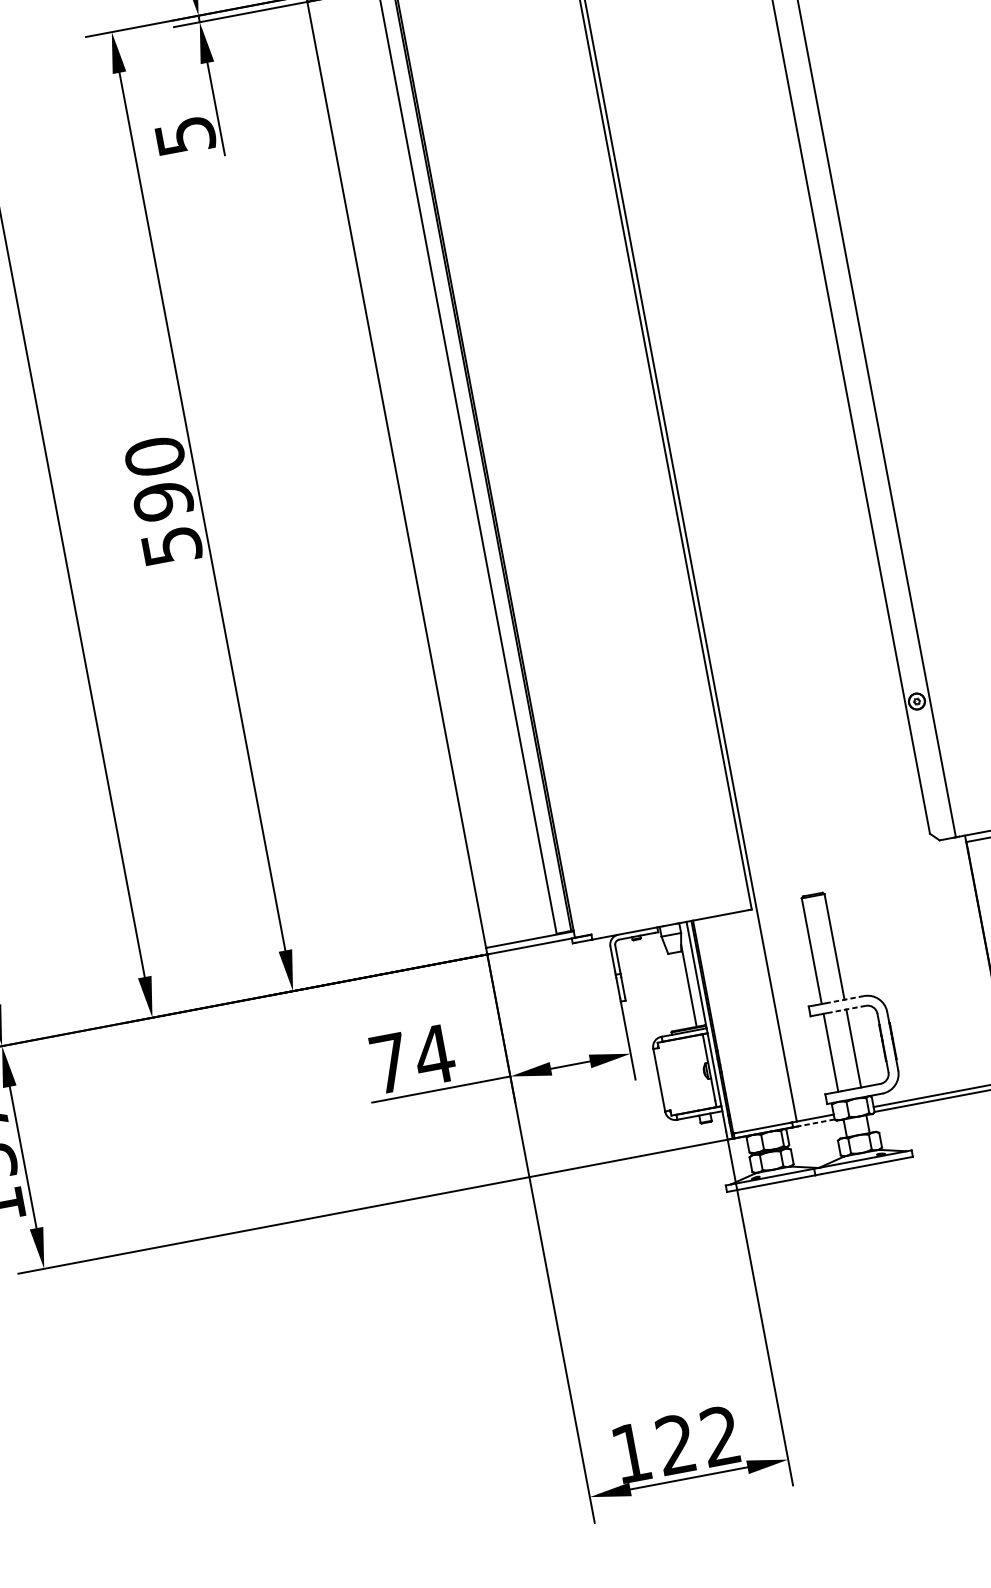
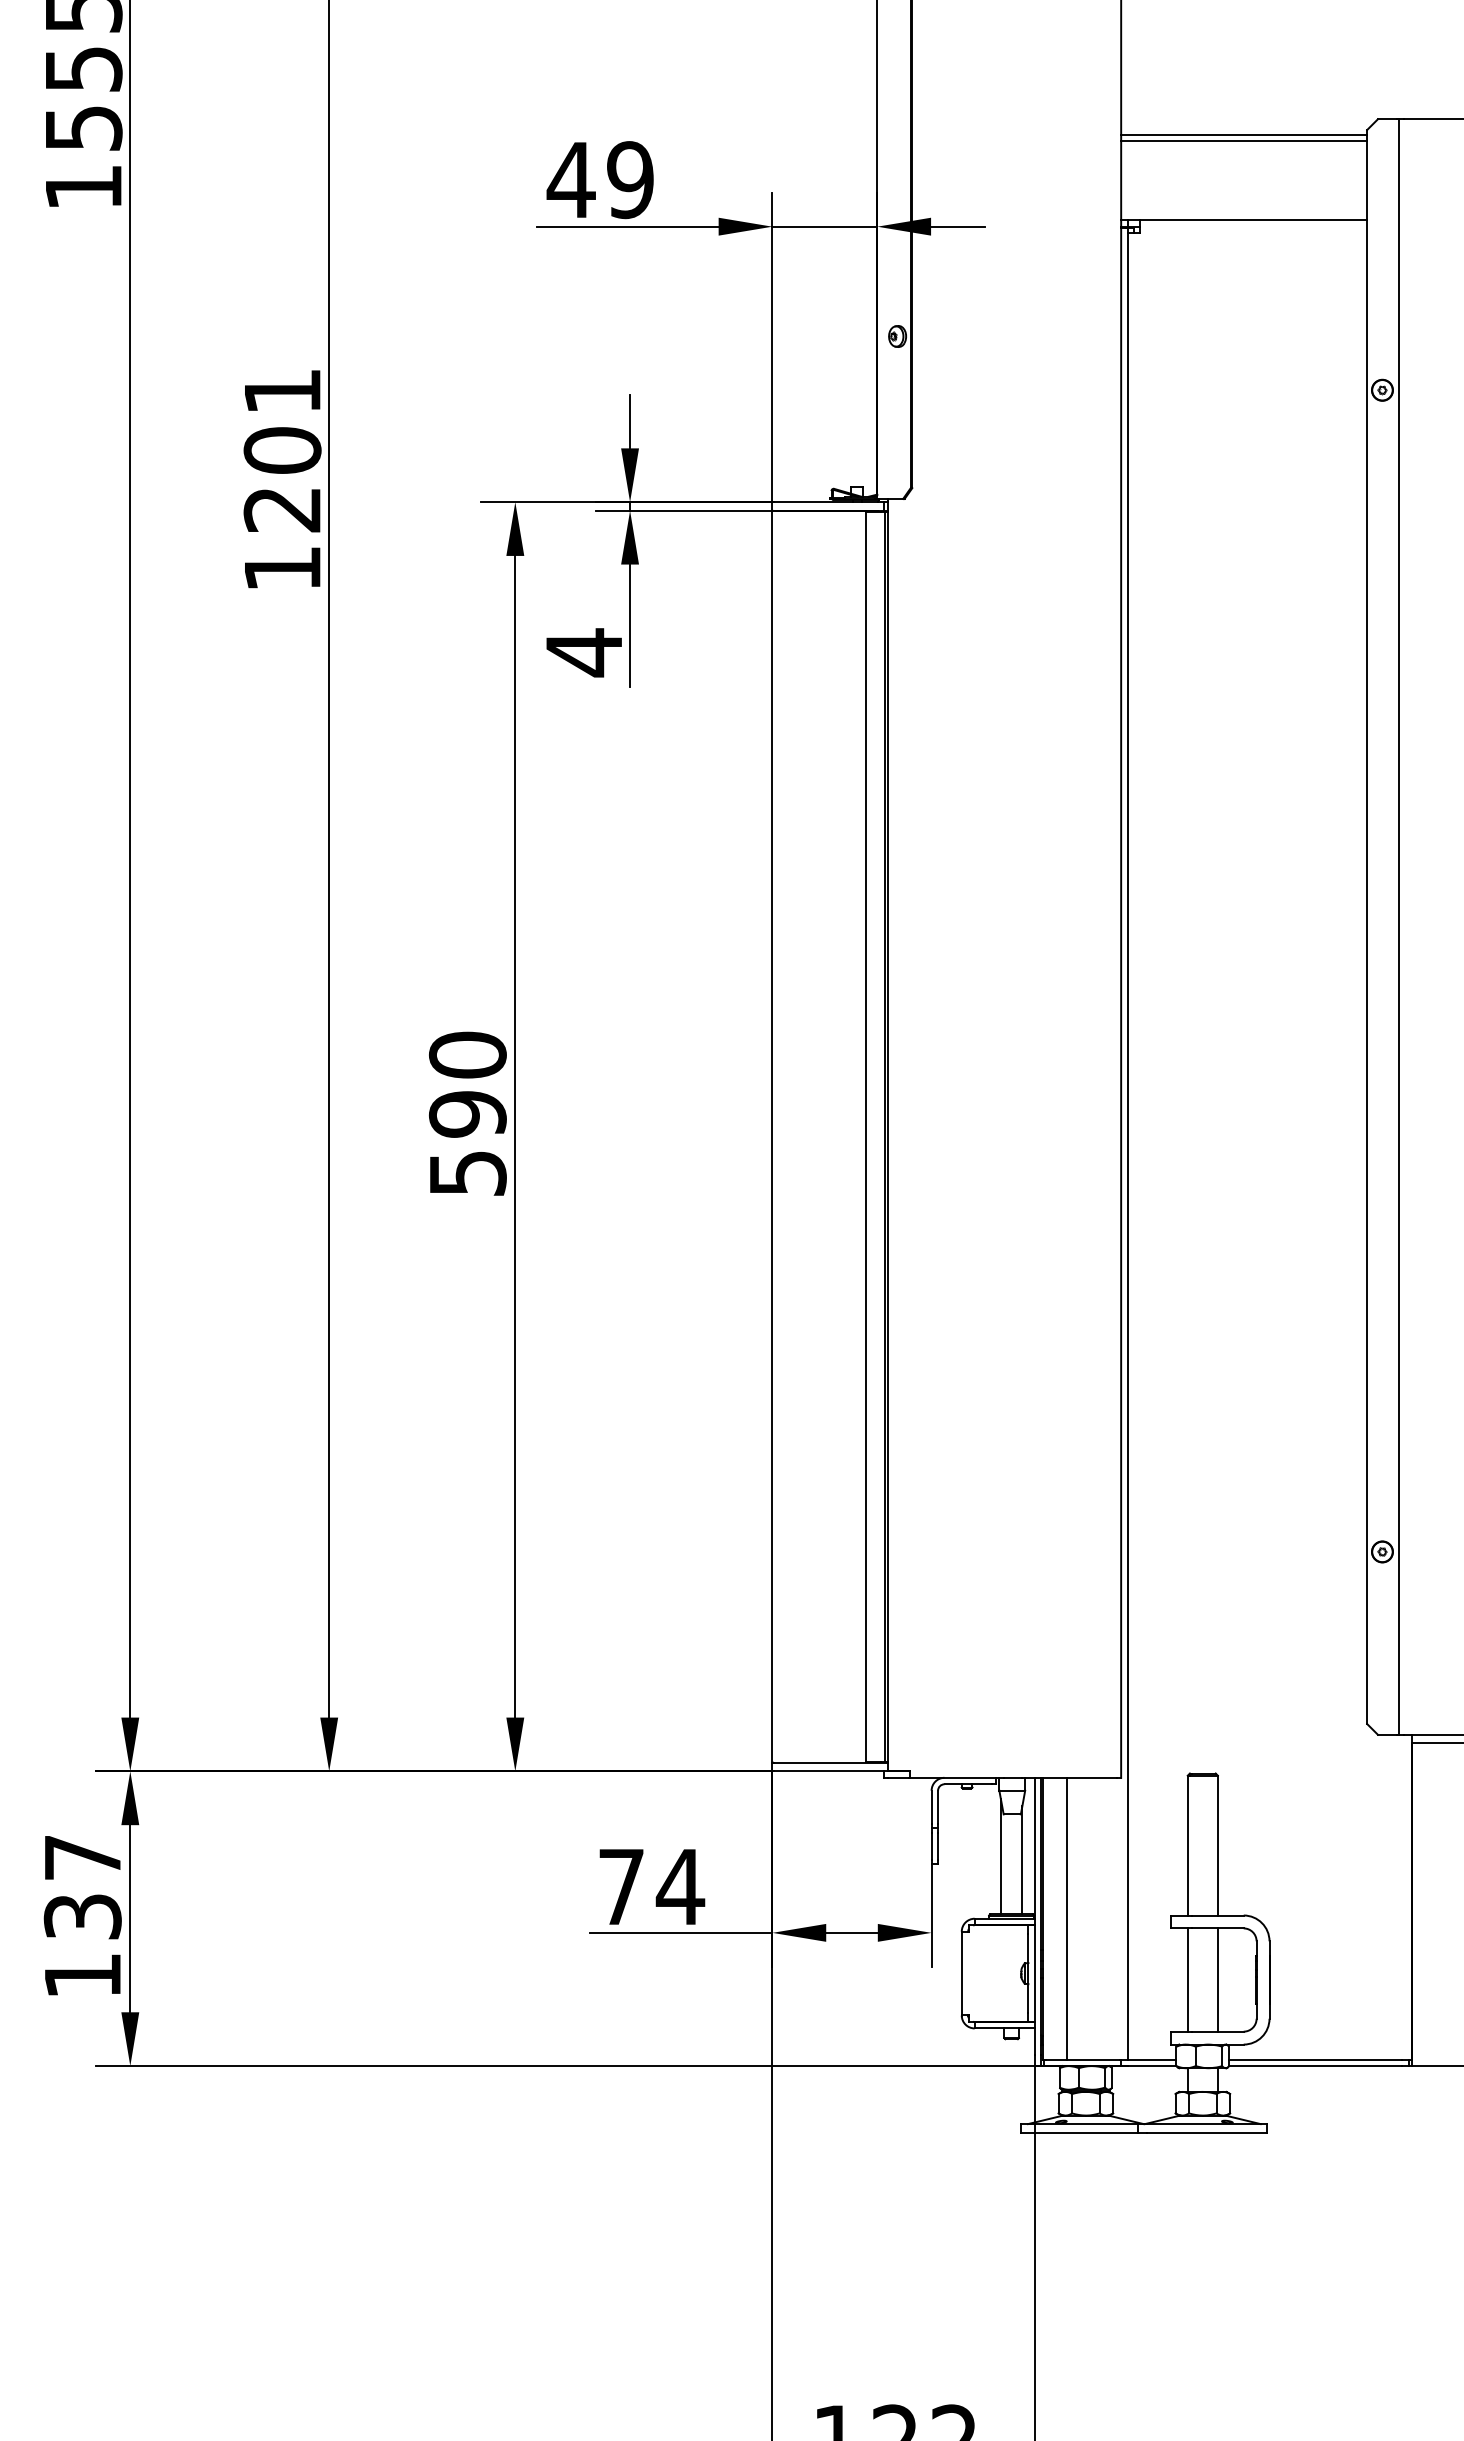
text: (185, 135) -> (584, 652), 5 -> 4
line: (671, 986) -> (1000, 1856), added
line: (844, 999) -> (1217, 1915), dashed -> solid
line: (846, 1009) -> (1217, 1928), dashed -> solid
line: (730, 1023) -> (1066, 1918), added
line: (815, 1123) -> (1151, 2066), dashed -> solid

